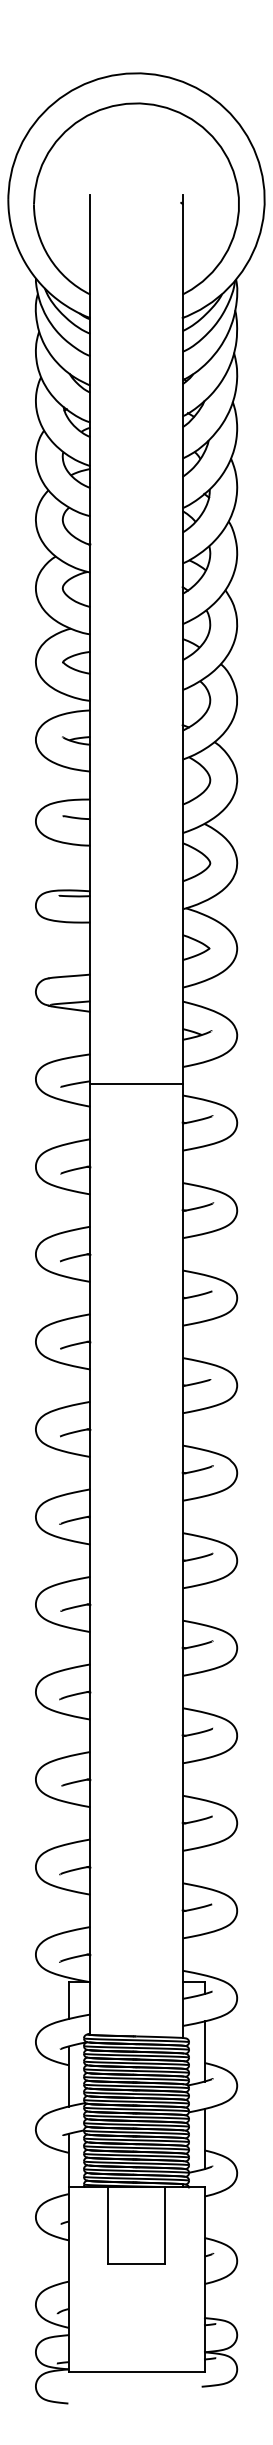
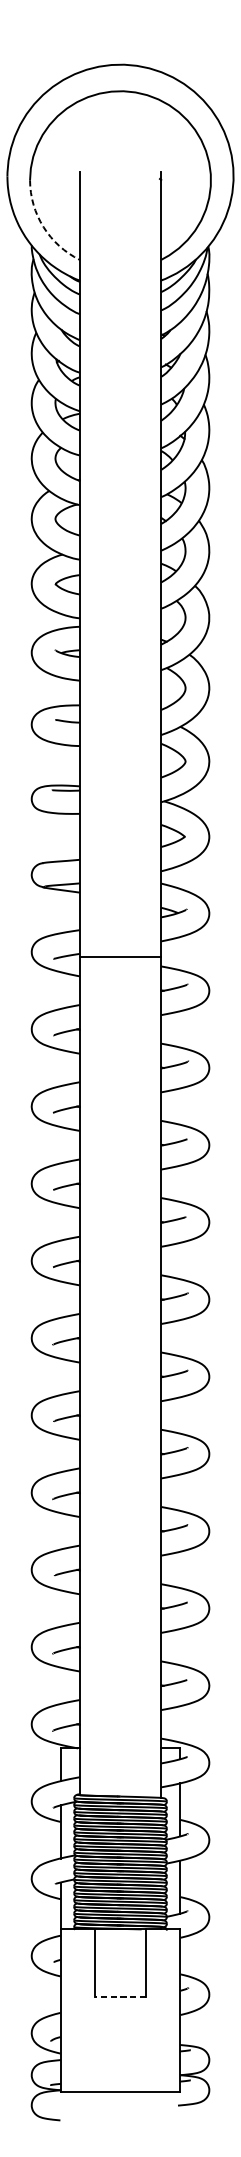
arc: (49, 257) -> (43, 227), solid -> dashed
line: (136, 2263) -> (120, 1996), solid -> dashed

